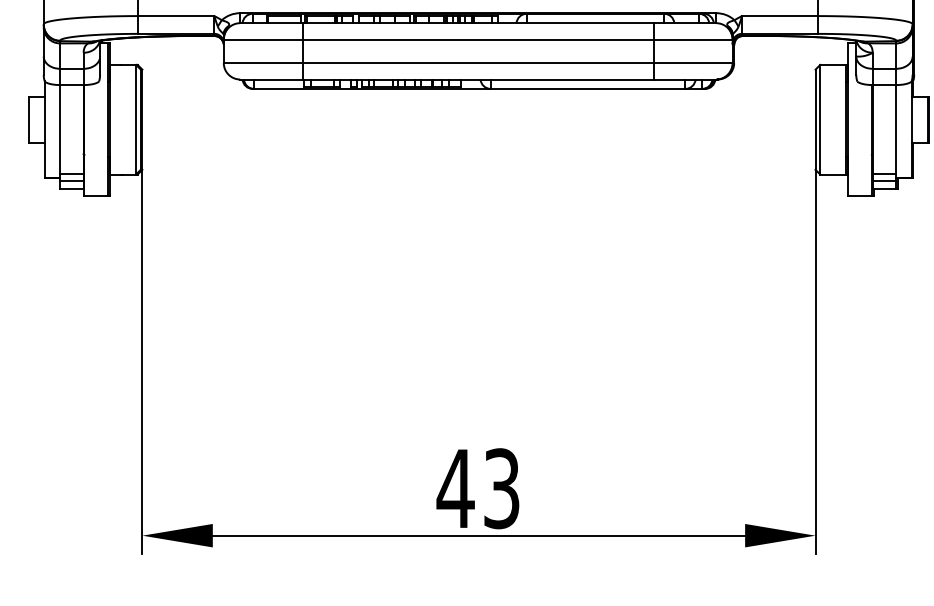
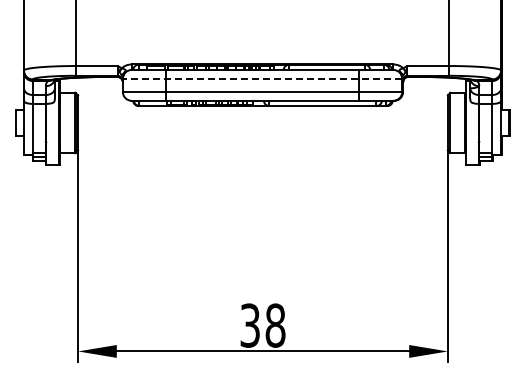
line: (478, 38) -> (262, 78), solid -> dashed
text: (478, 488) -> (262, 325), 43 -> 38

